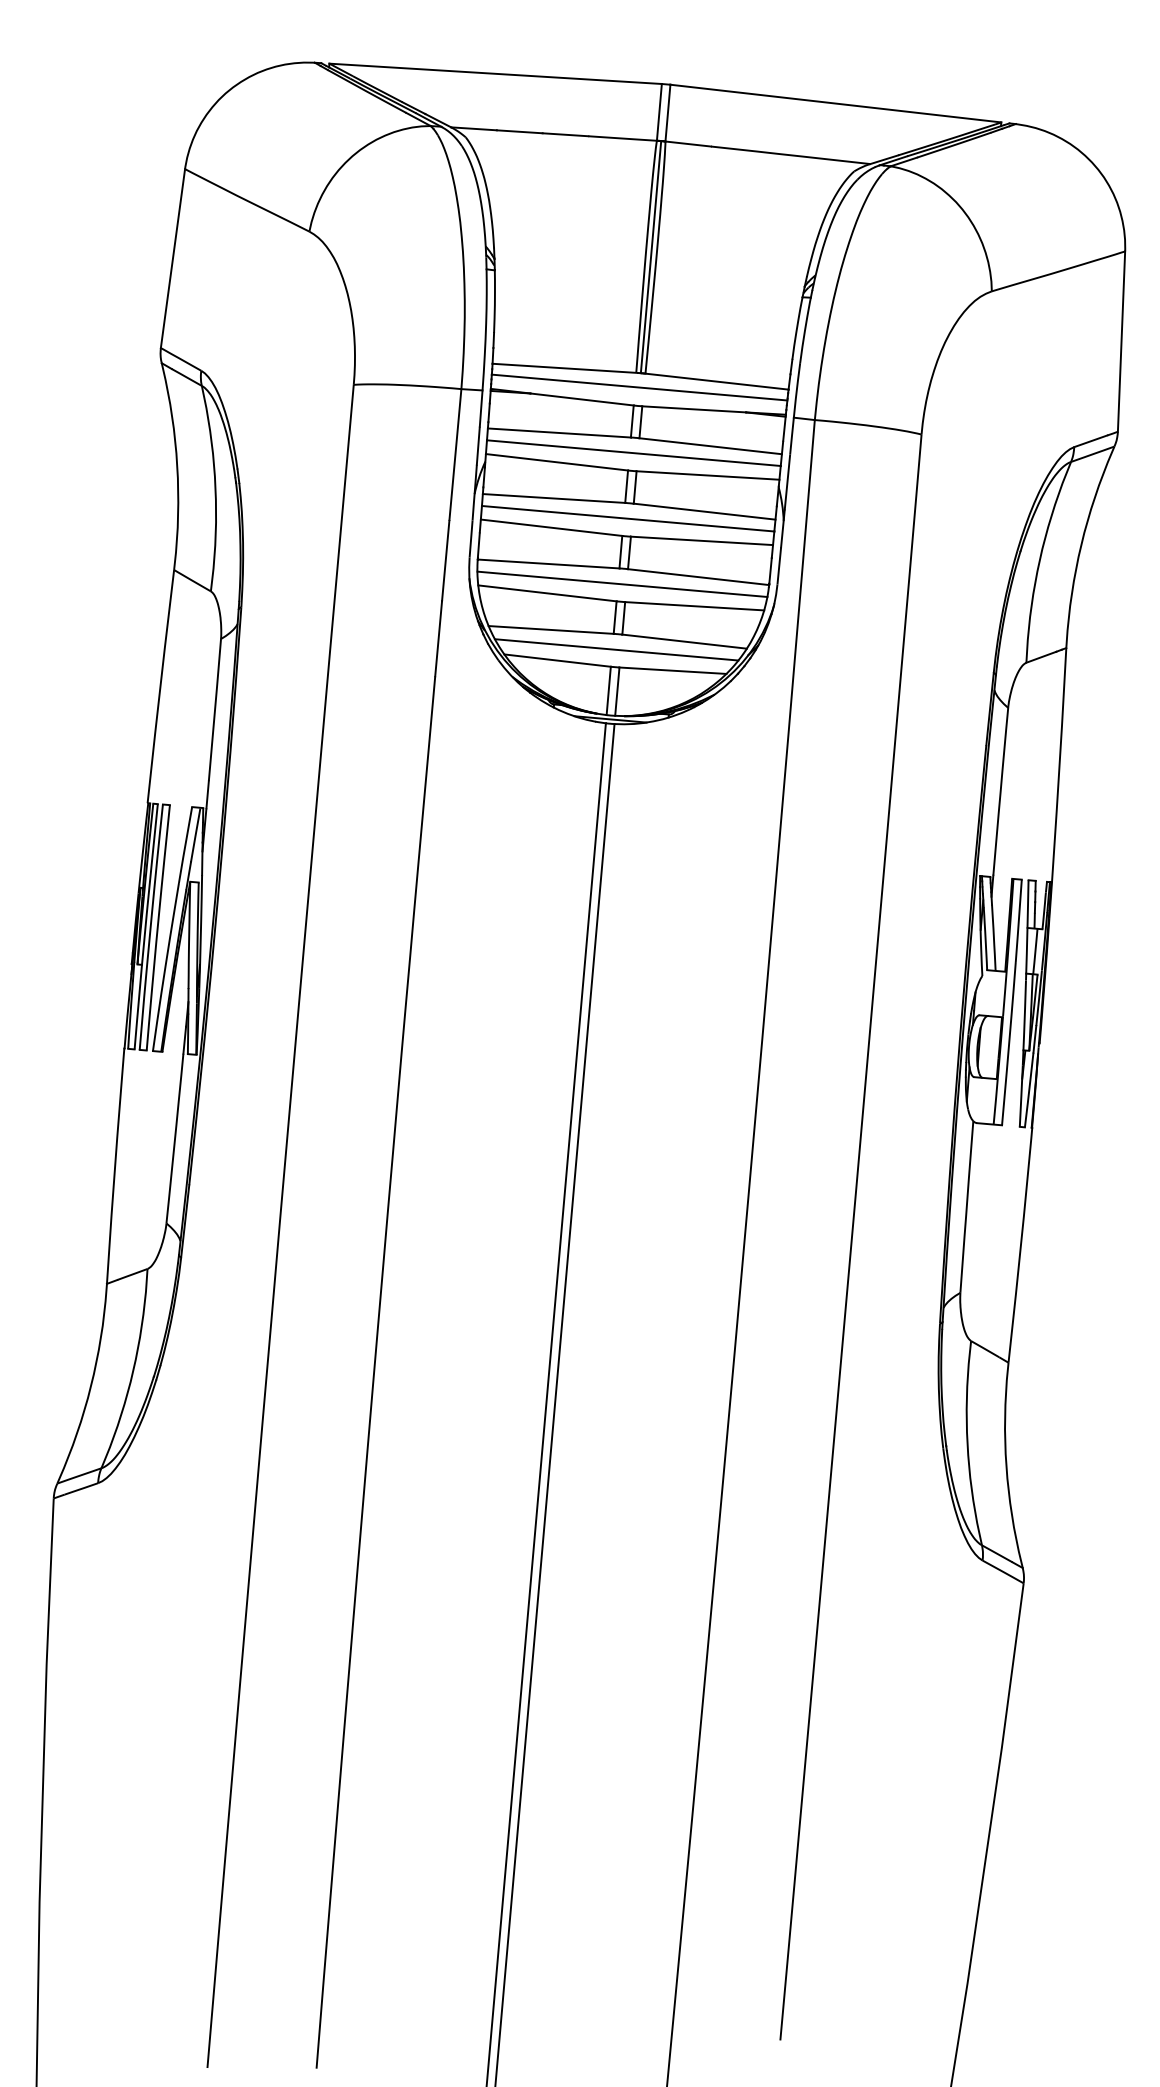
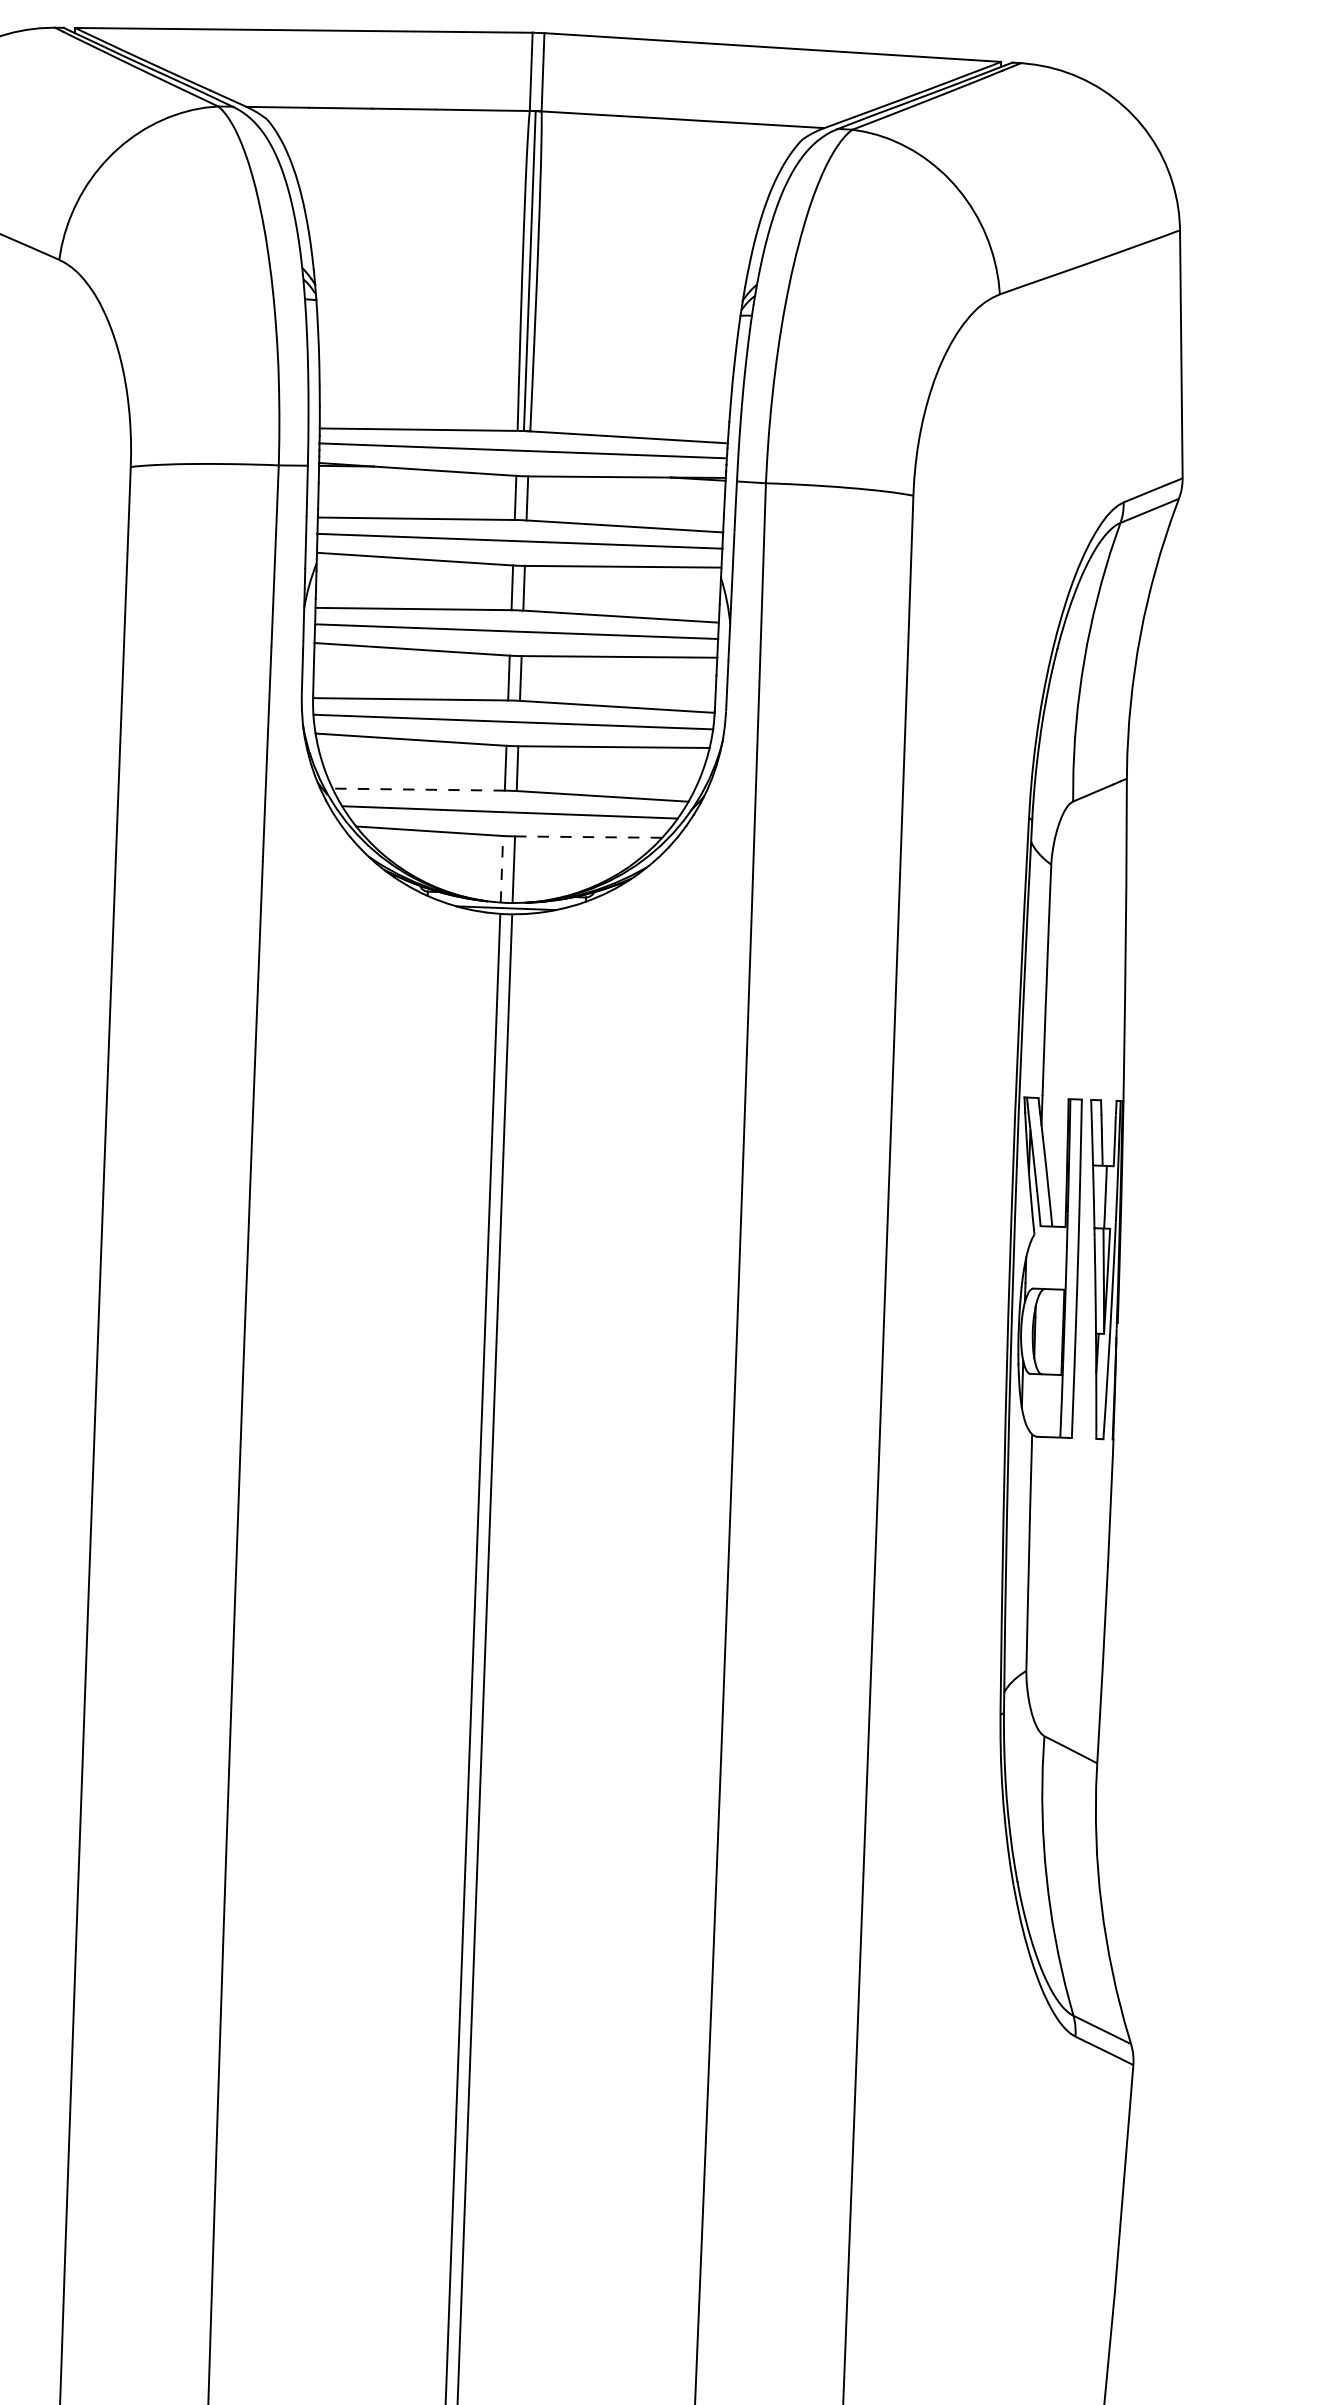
line: (551, 629) -> (419, 788), solid -> dashed
line: (672, 670) -> (588, 836), solid -> dashed
line: (608, 690) -> (501, 868), solid -> dashed

